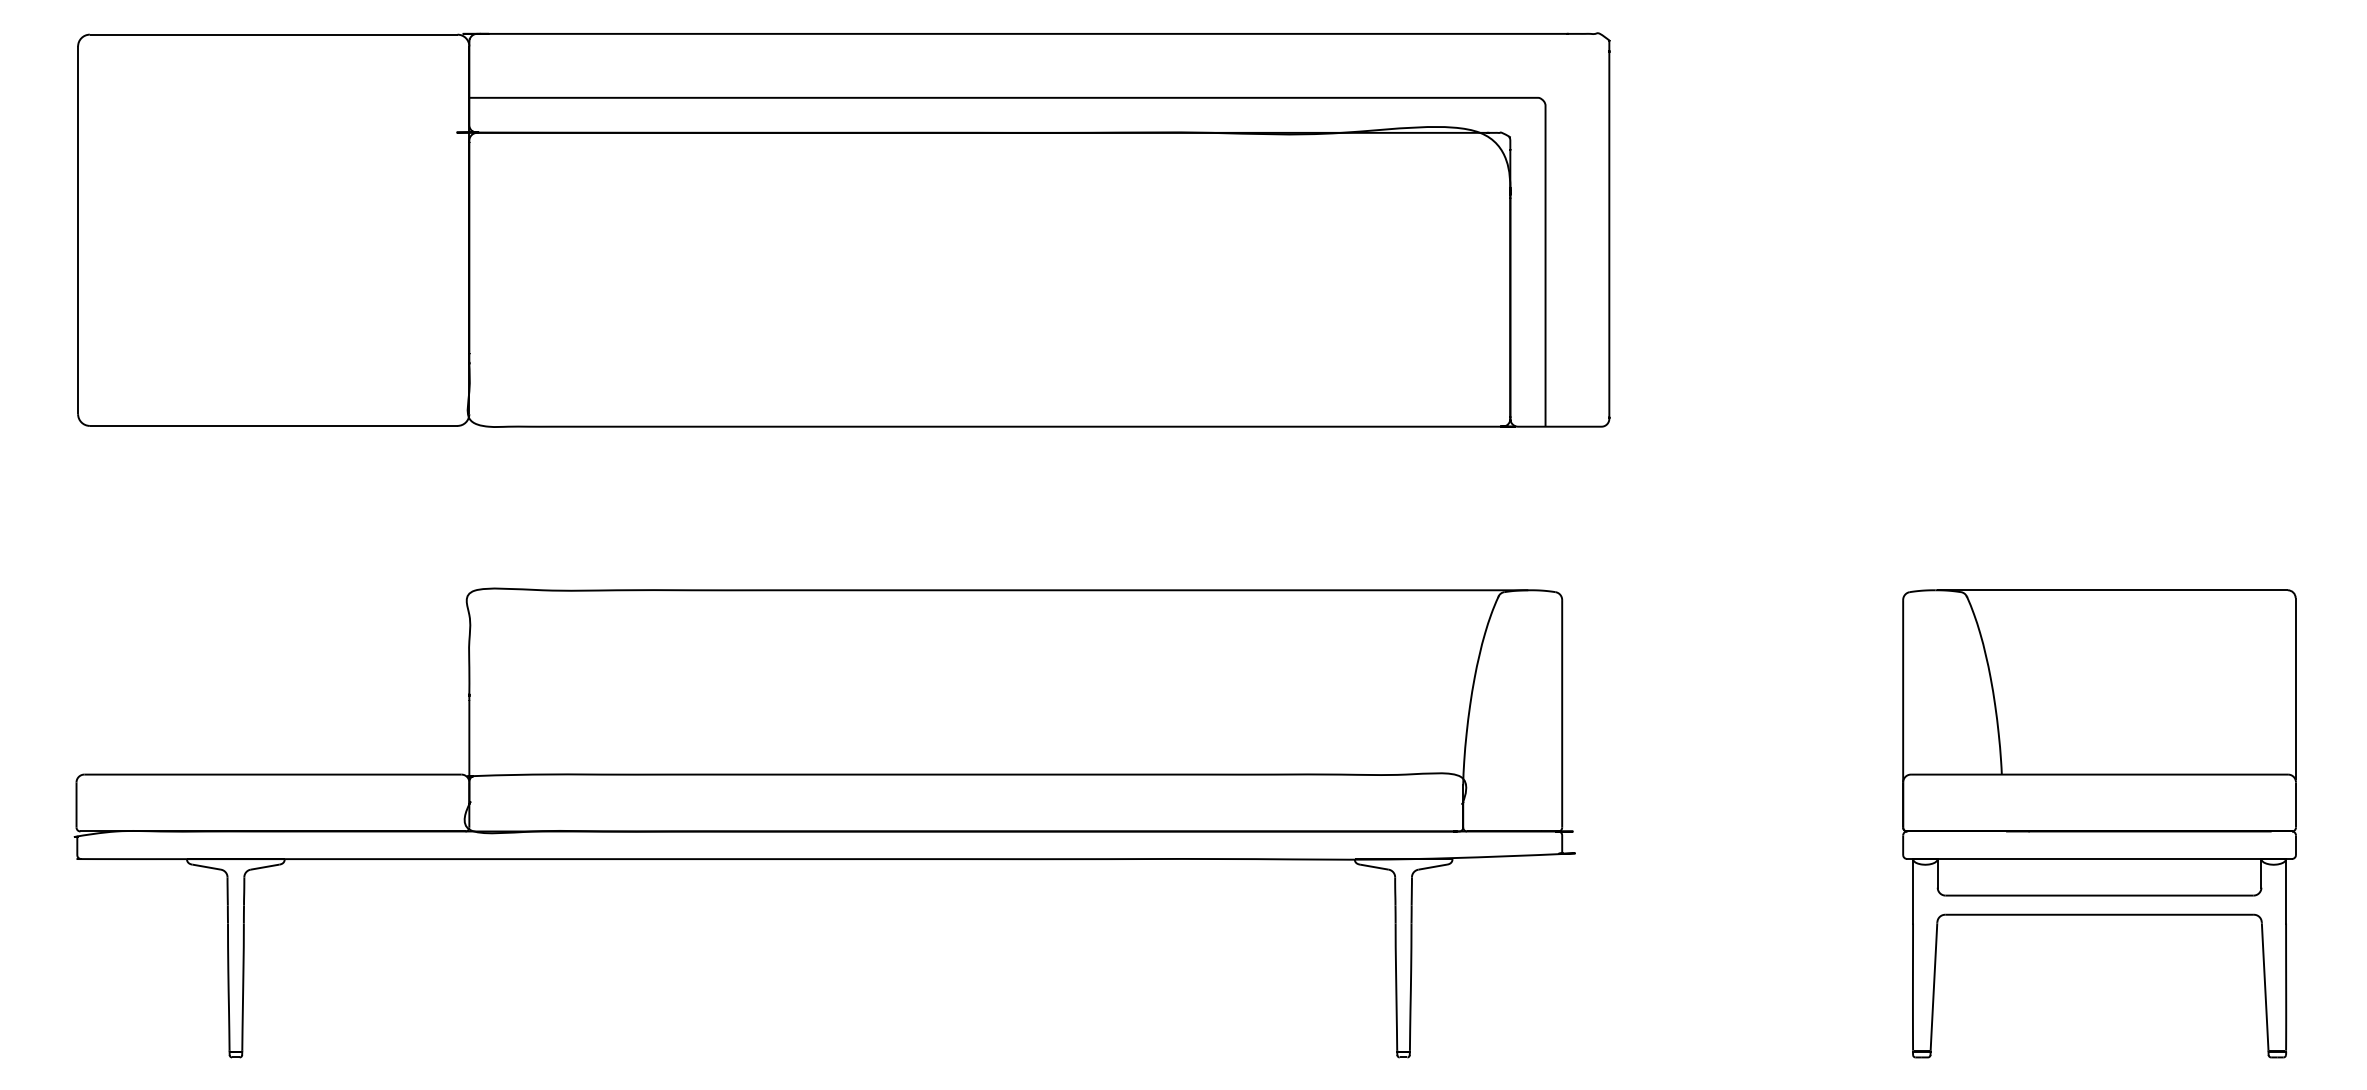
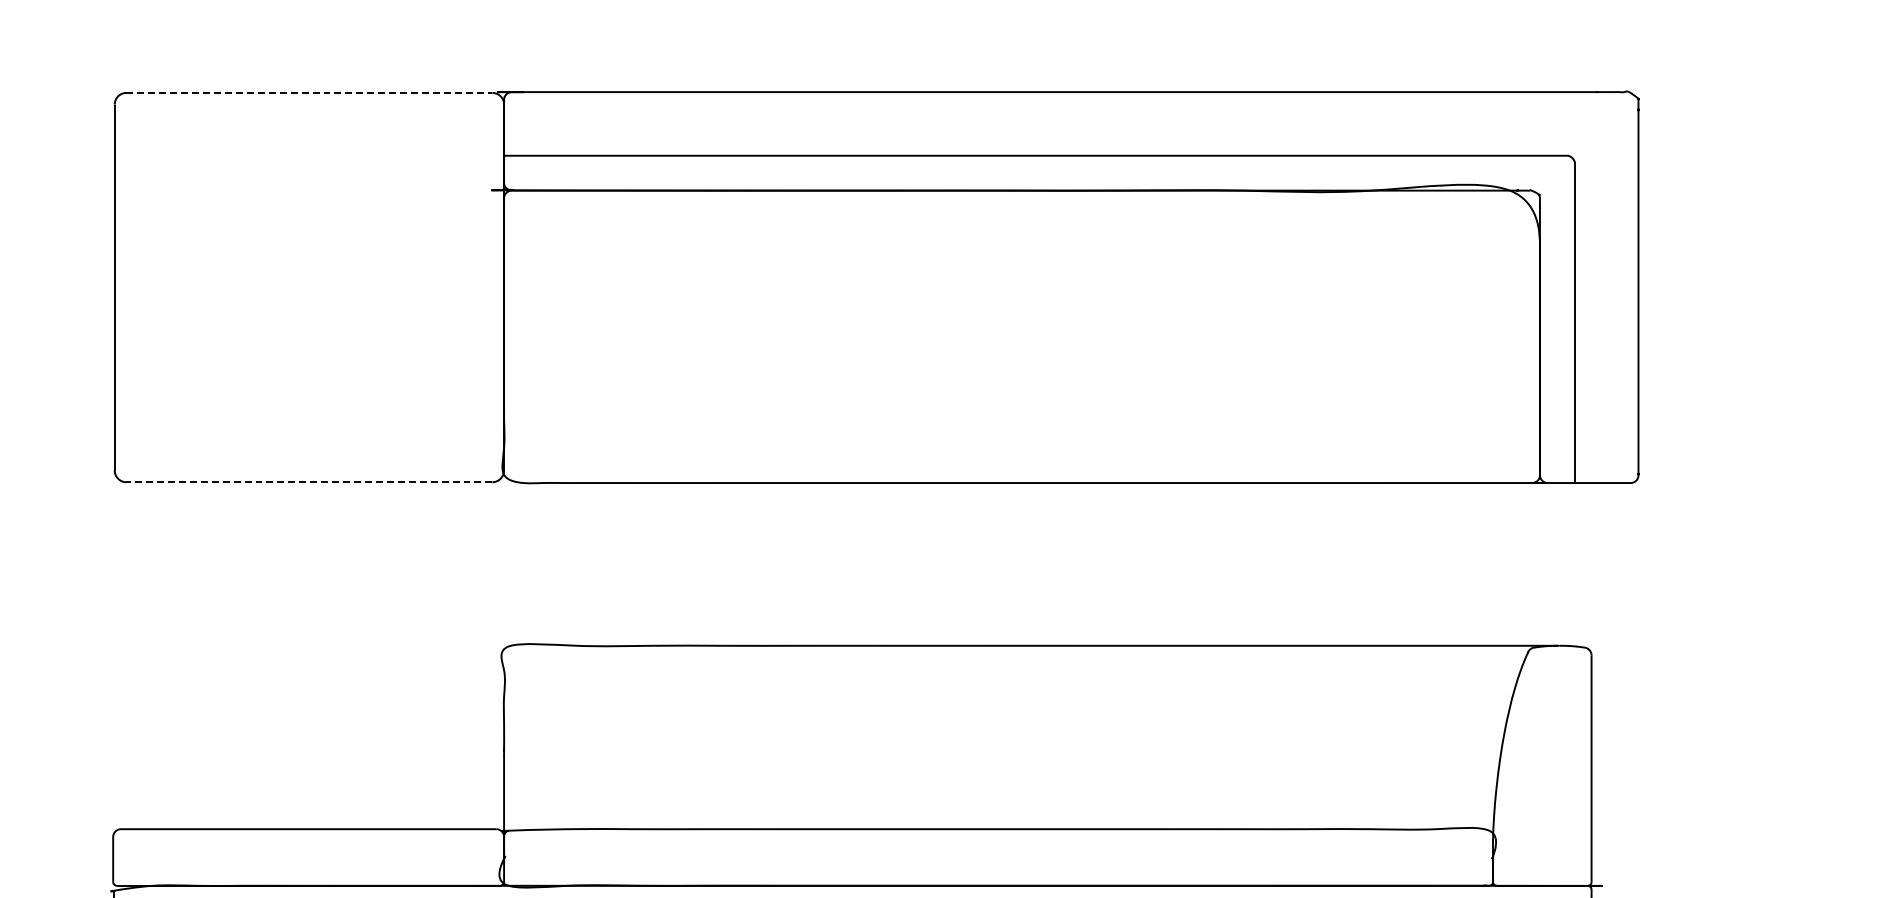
line: (273, 34) -> (309, 92), solid -> dashed
line: (273, 425) -> (309, 481), solid -> dashed

